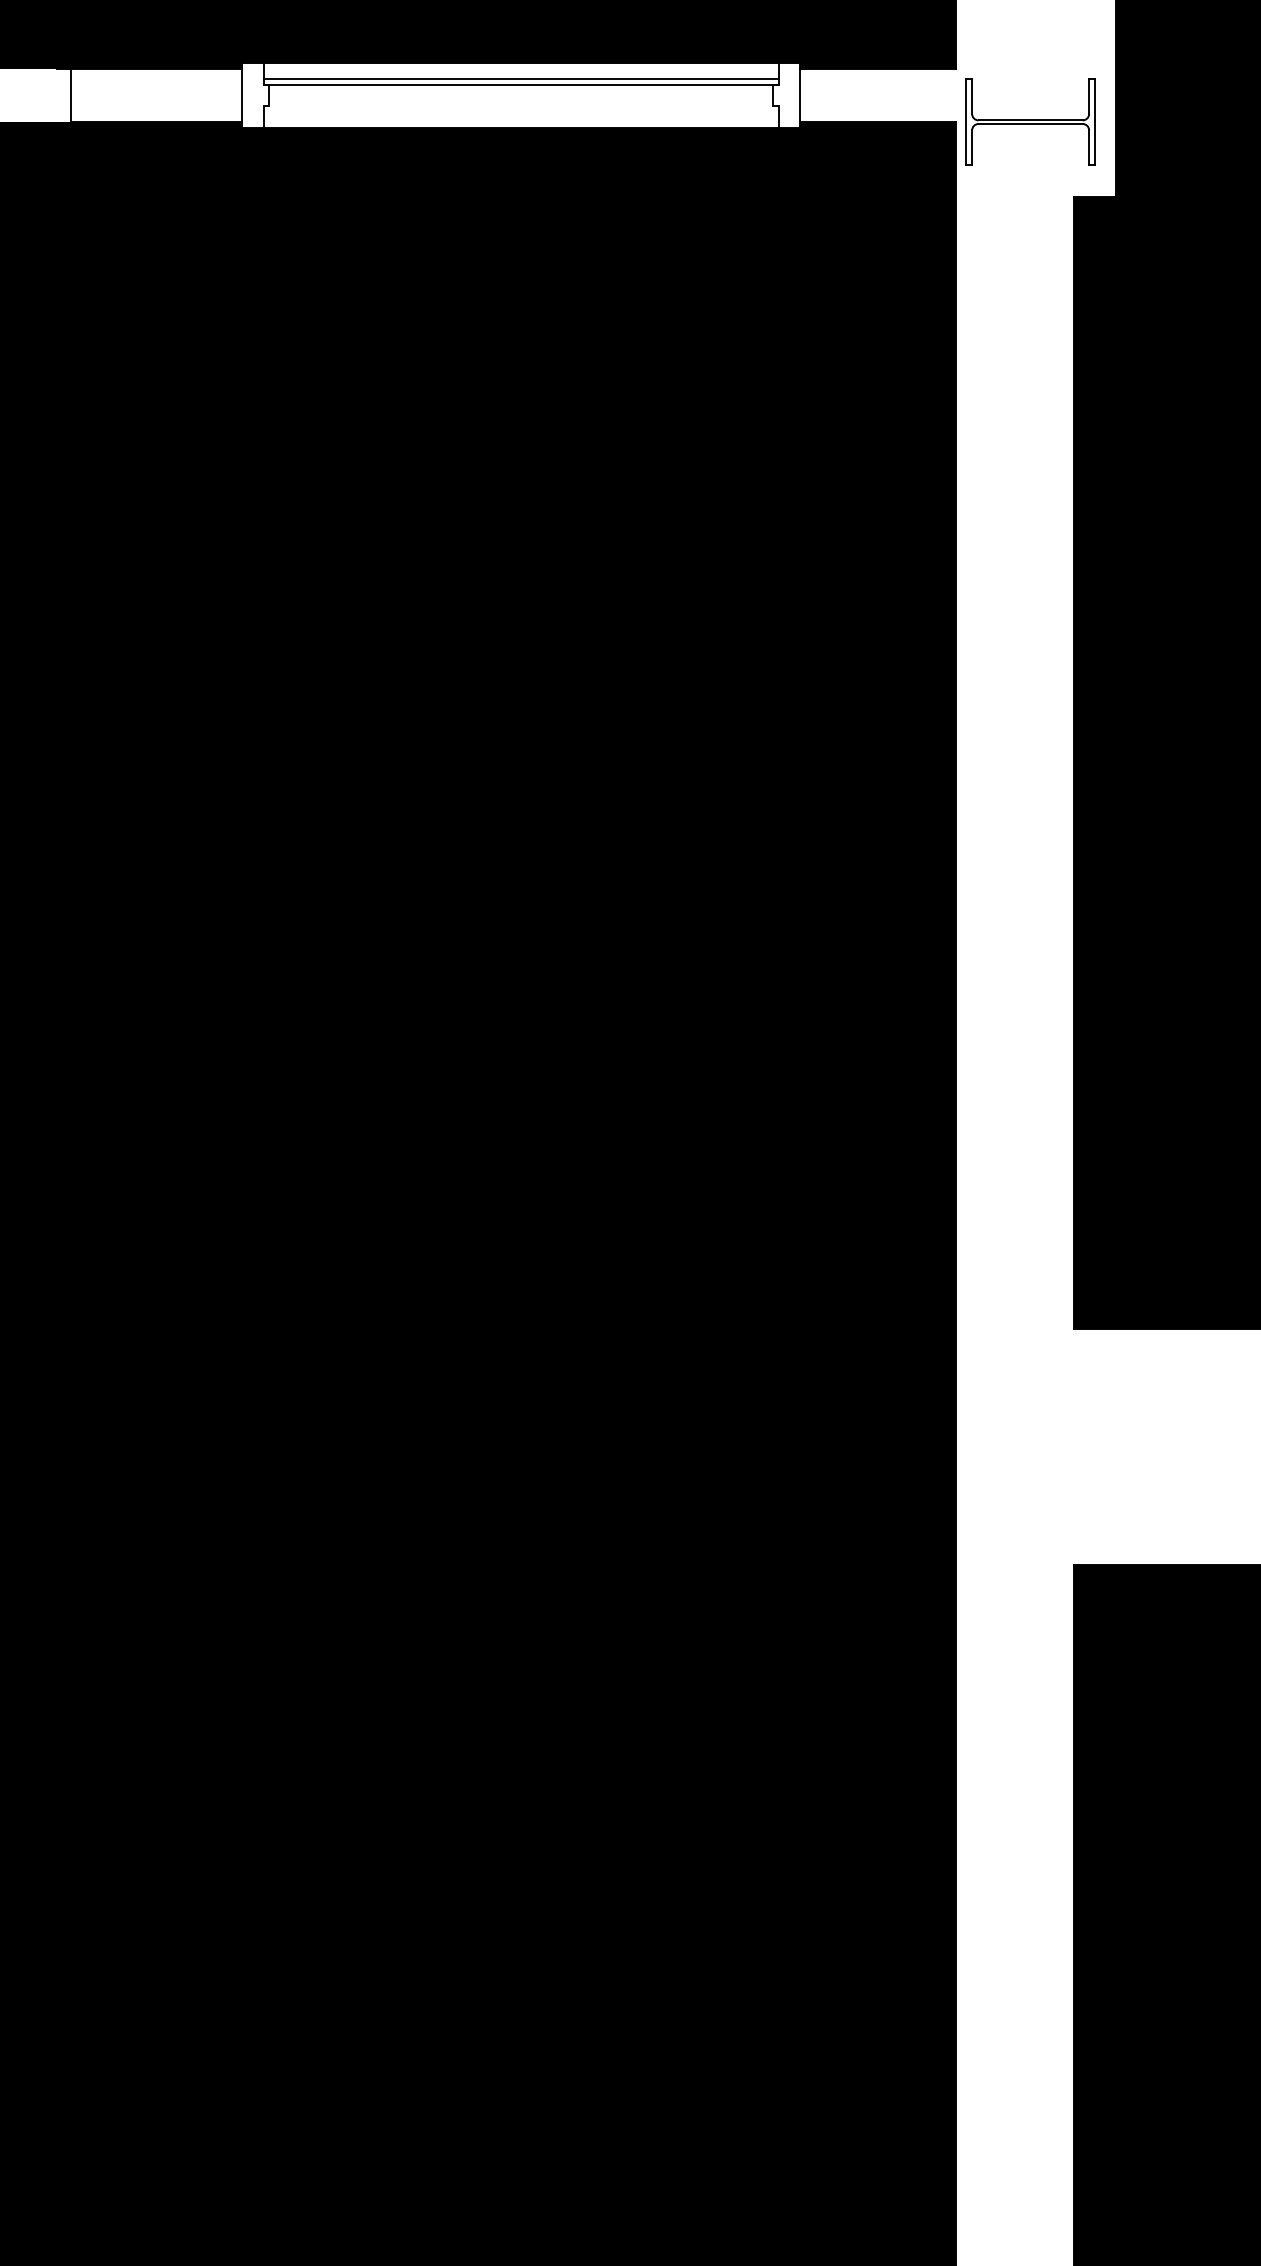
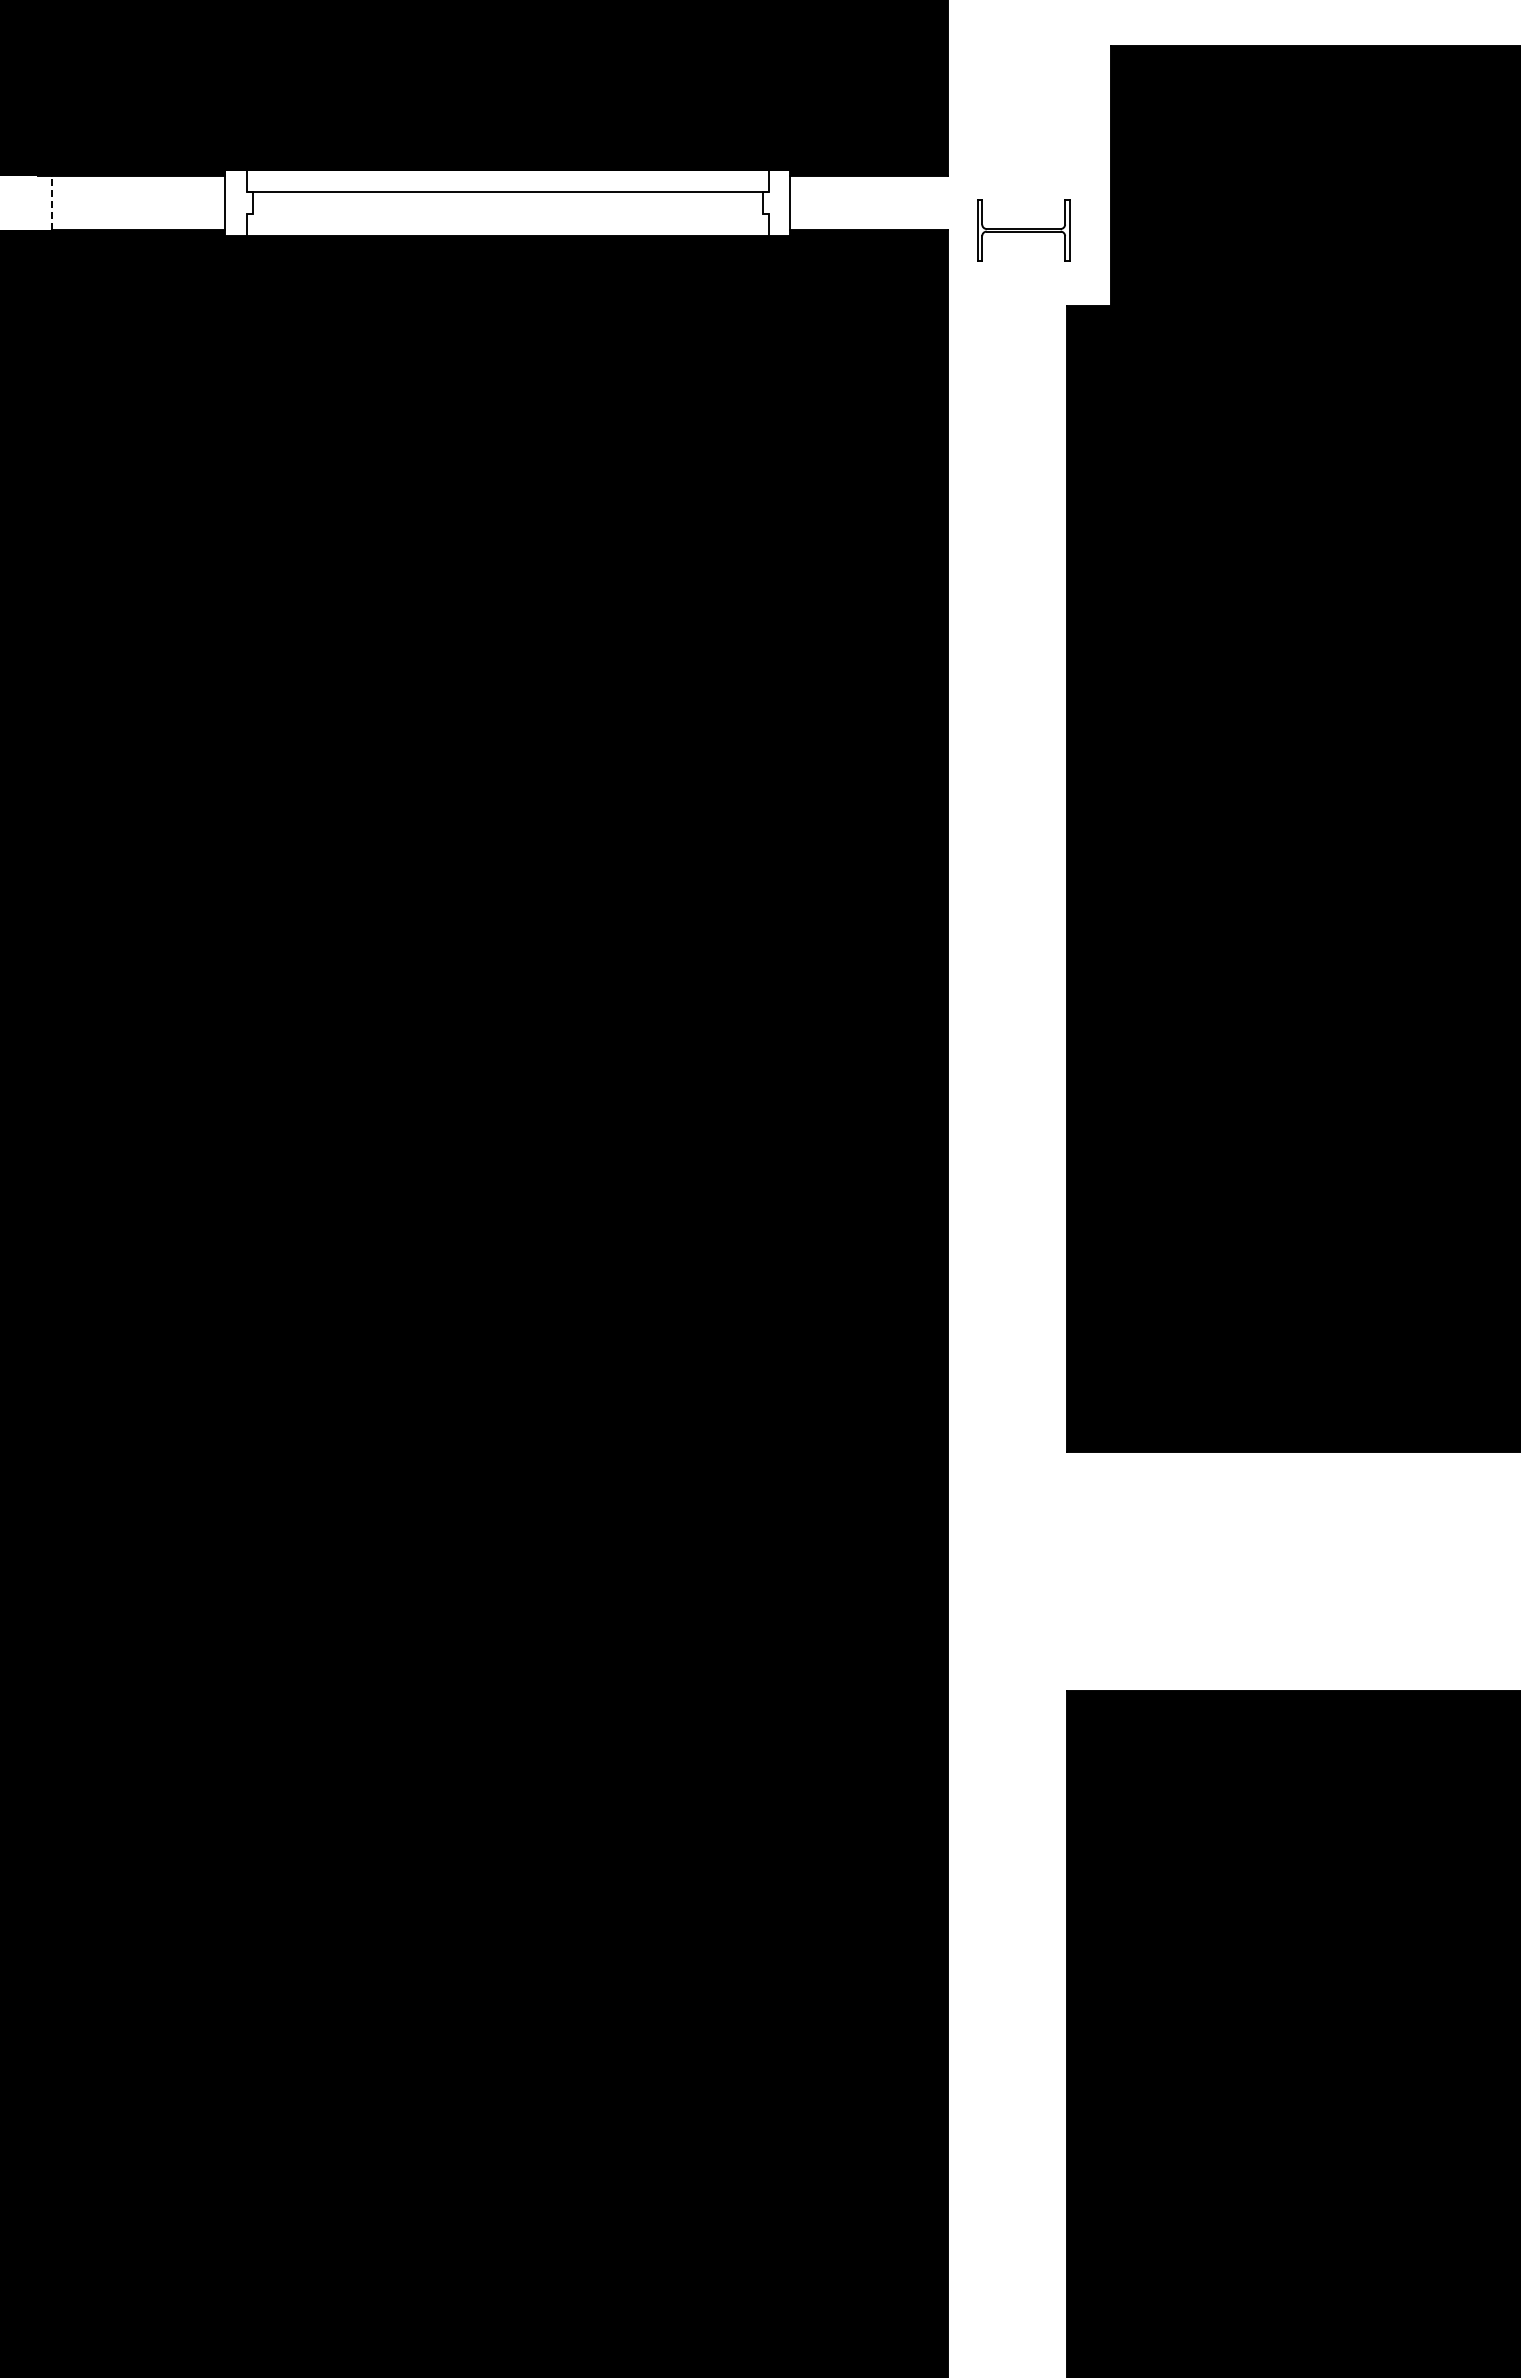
line: (520, 78) -> (507, 186), removed
line: (70, 94) -> (51, 202), solid -> dashed
part: (1030, 122) -> (1023, 230), size x0.7

